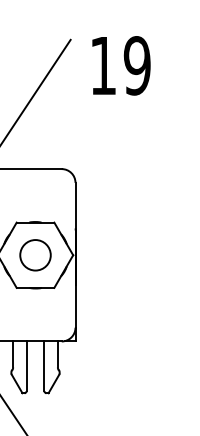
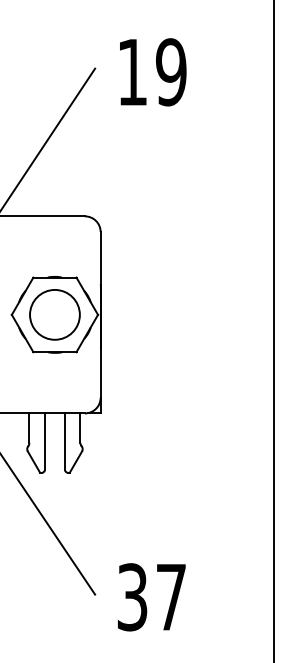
text: (121, 66) -> (153, 72), moved
circle: (35, 254) -> (54, 314), size x1.43

